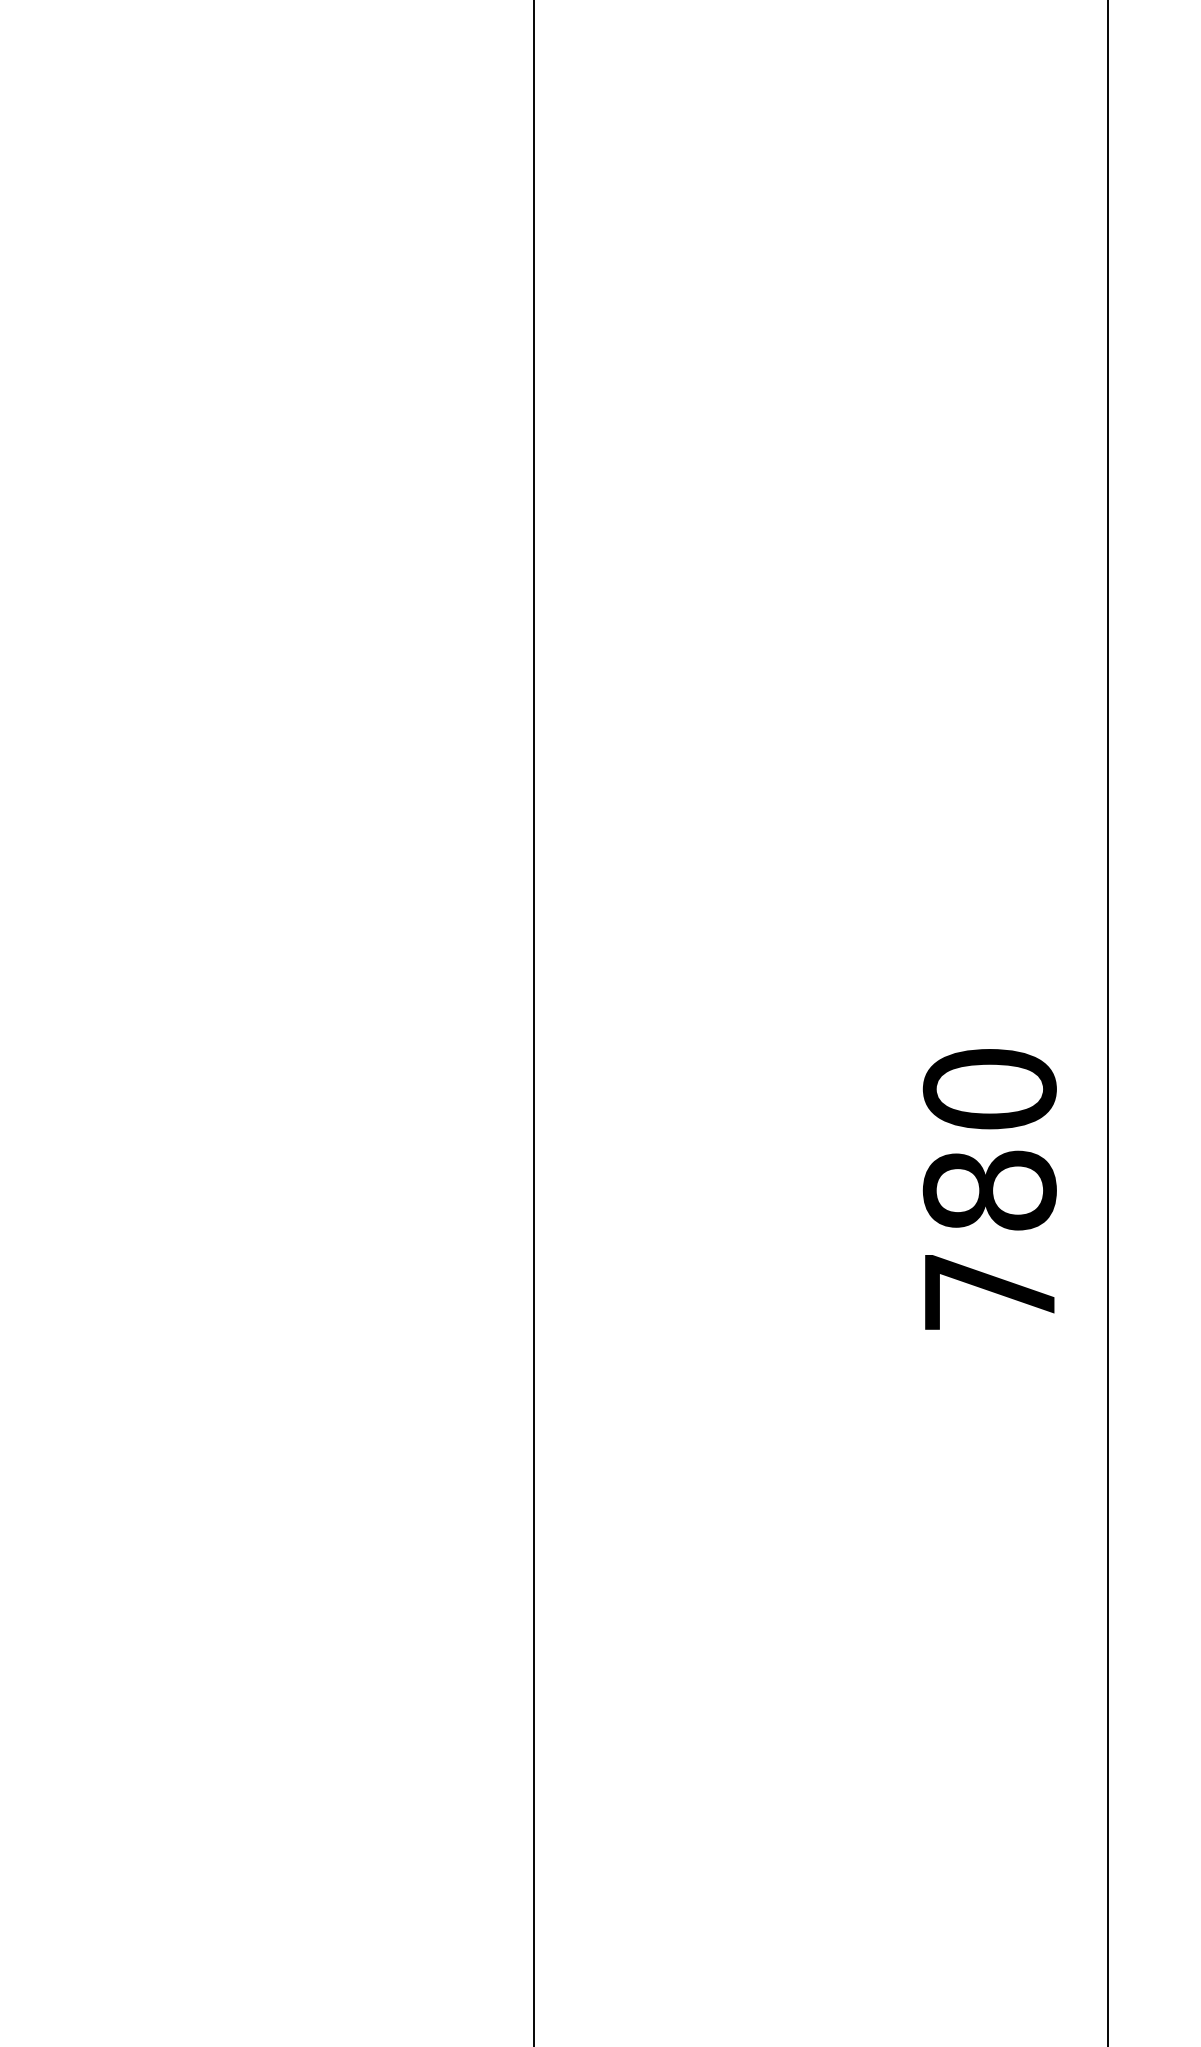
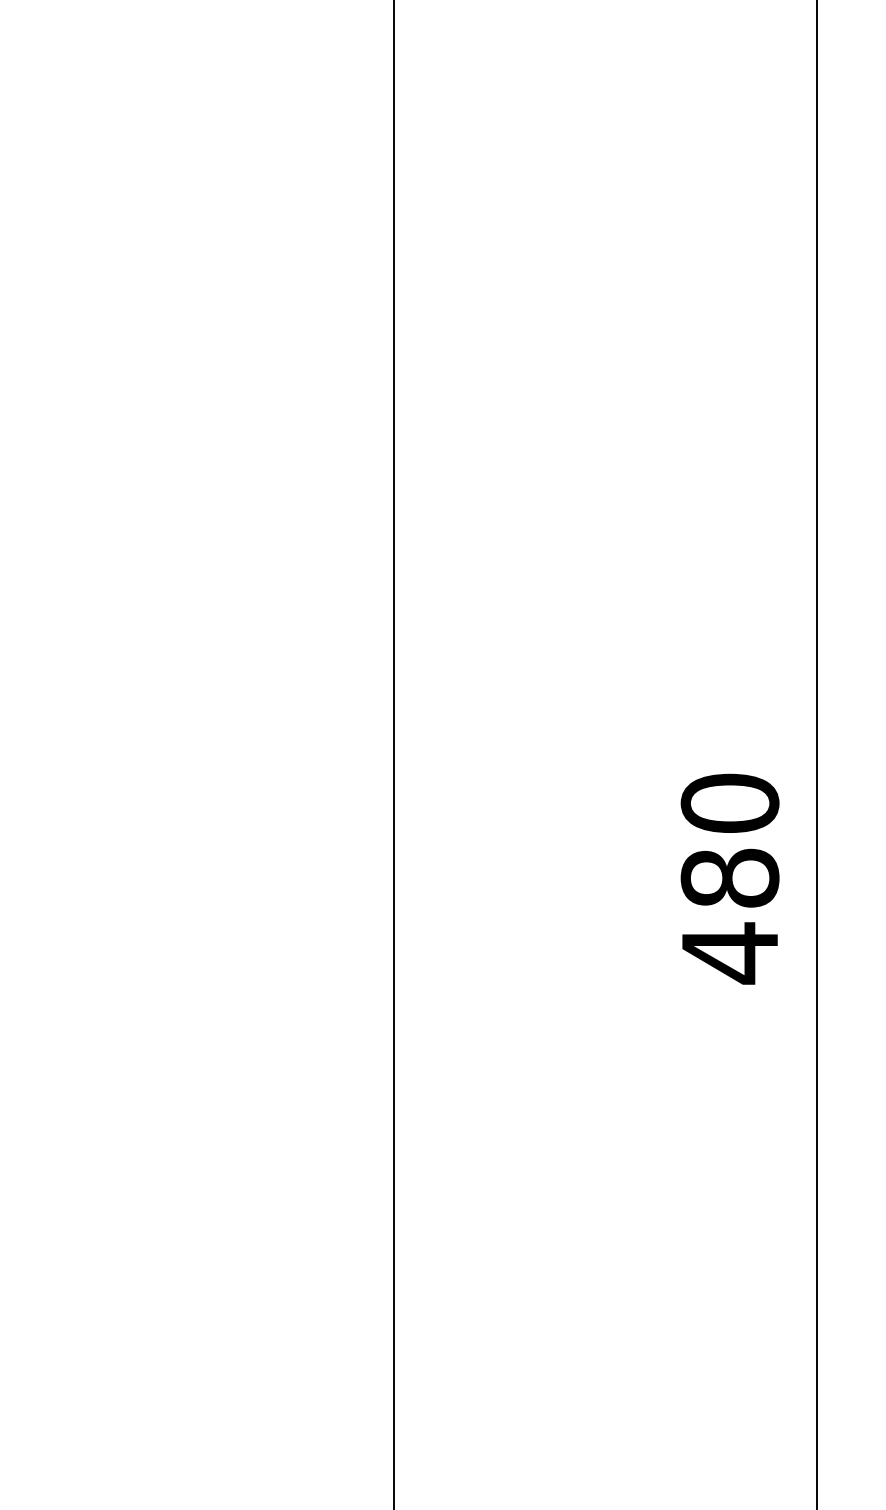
text: (989, 1292) -> (729, 953), 780 -> 480

